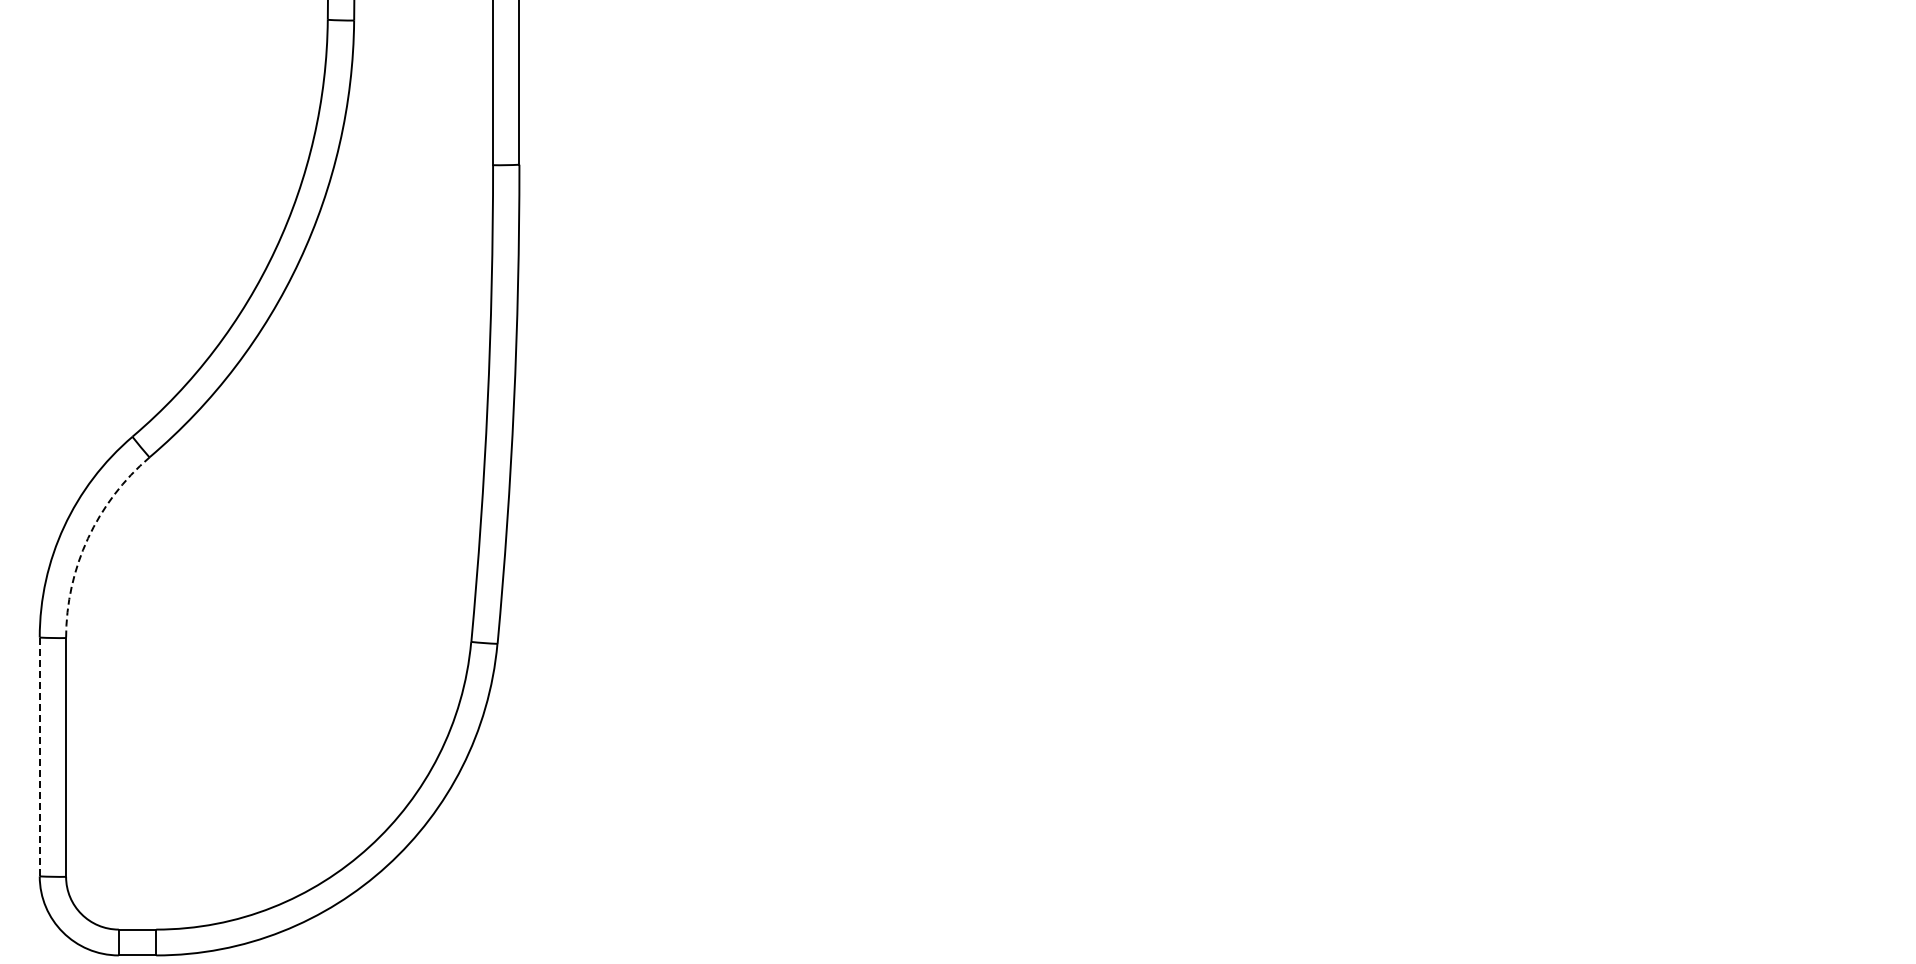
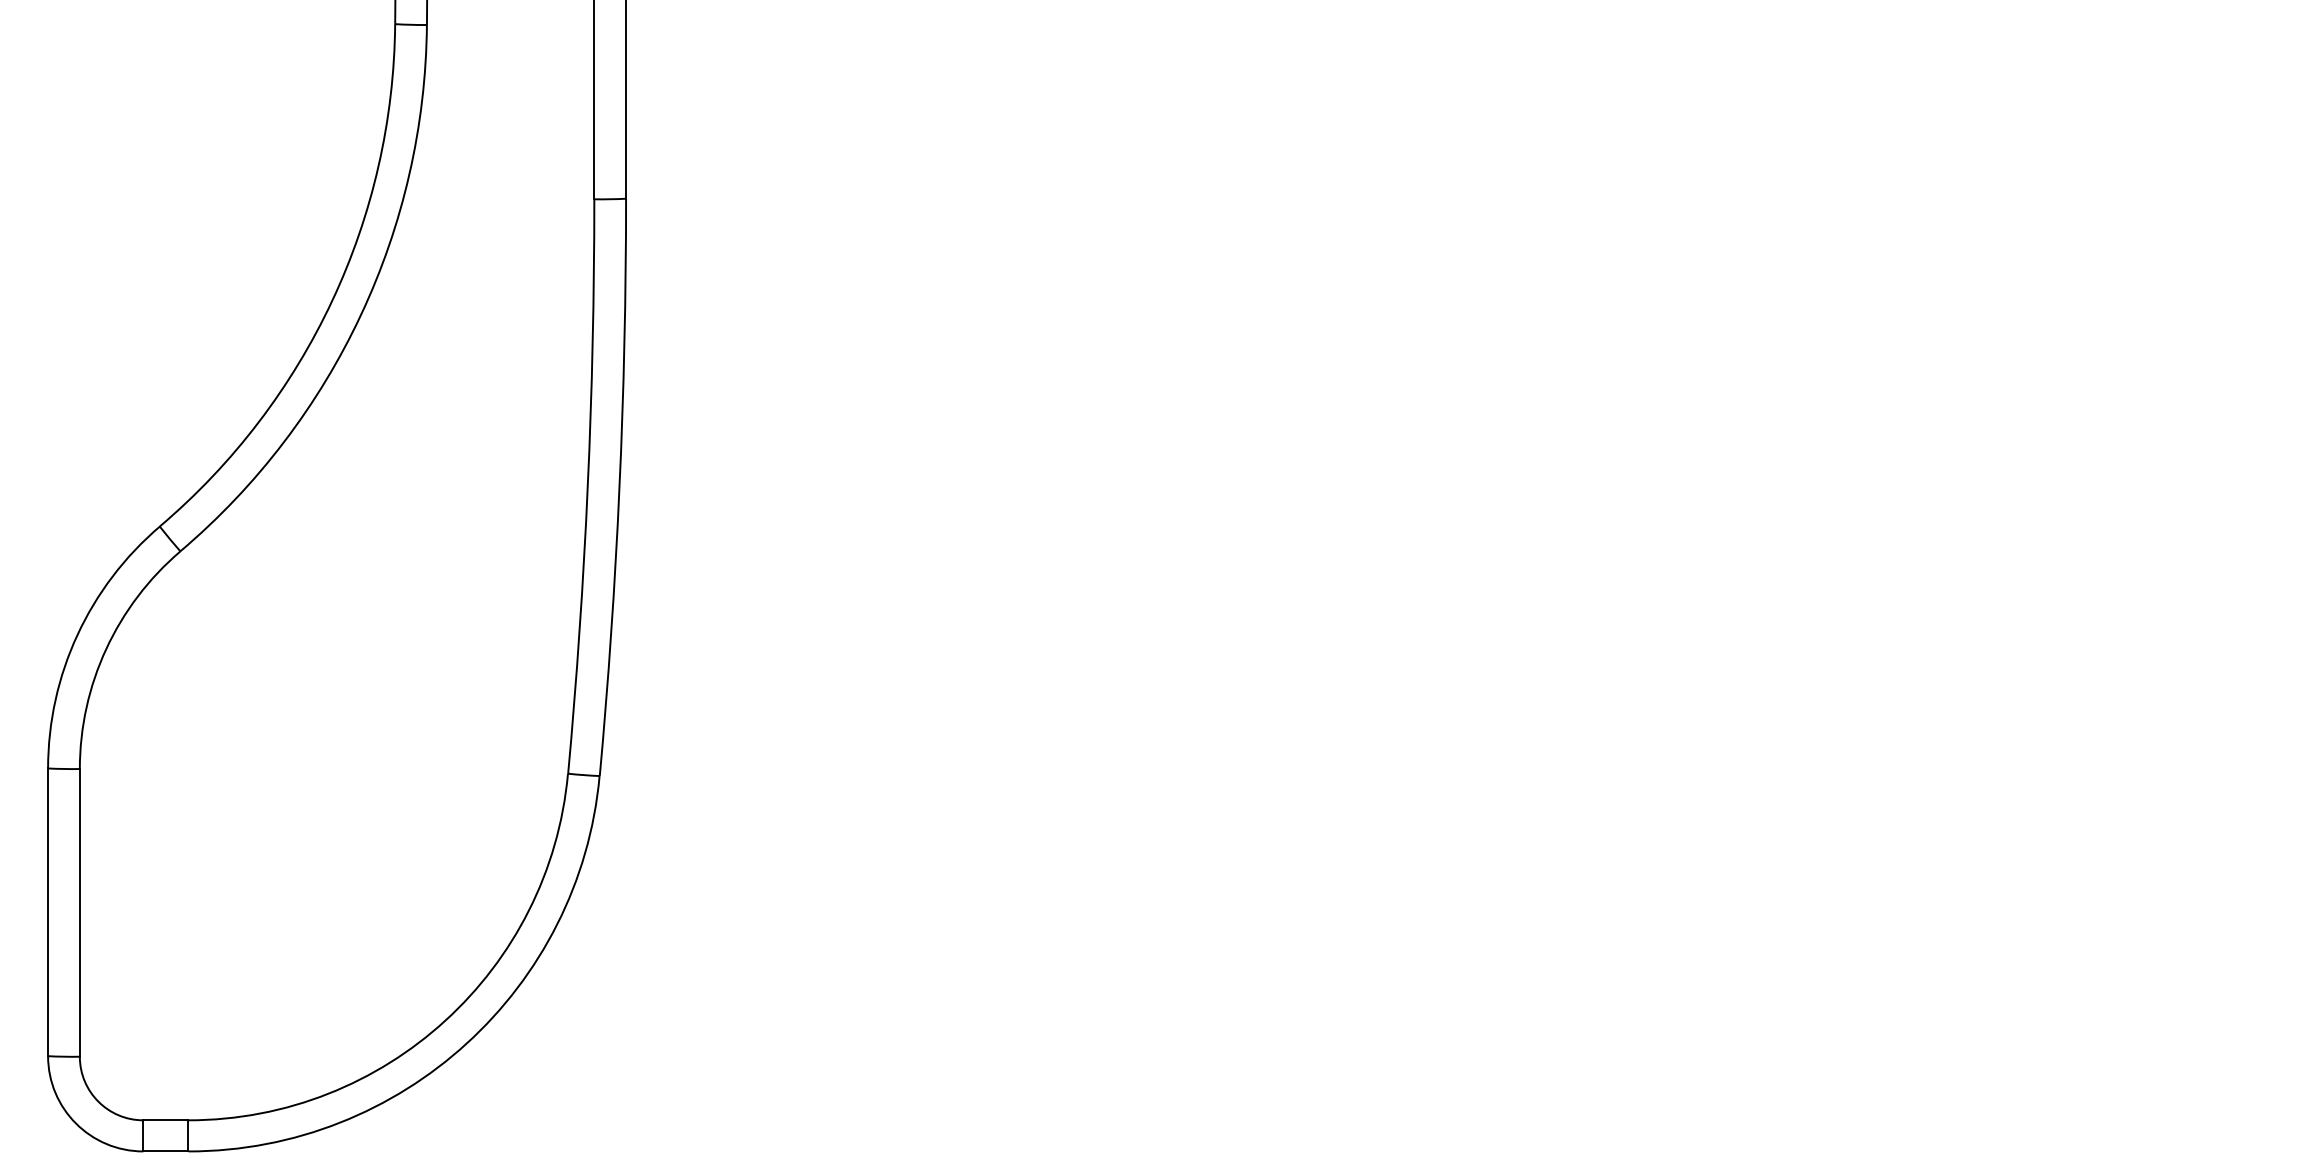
arc: (88, 538) -> (106, 649), dashed -> solid
line: (39, 756) -> (47, 911), dashed -> solid

